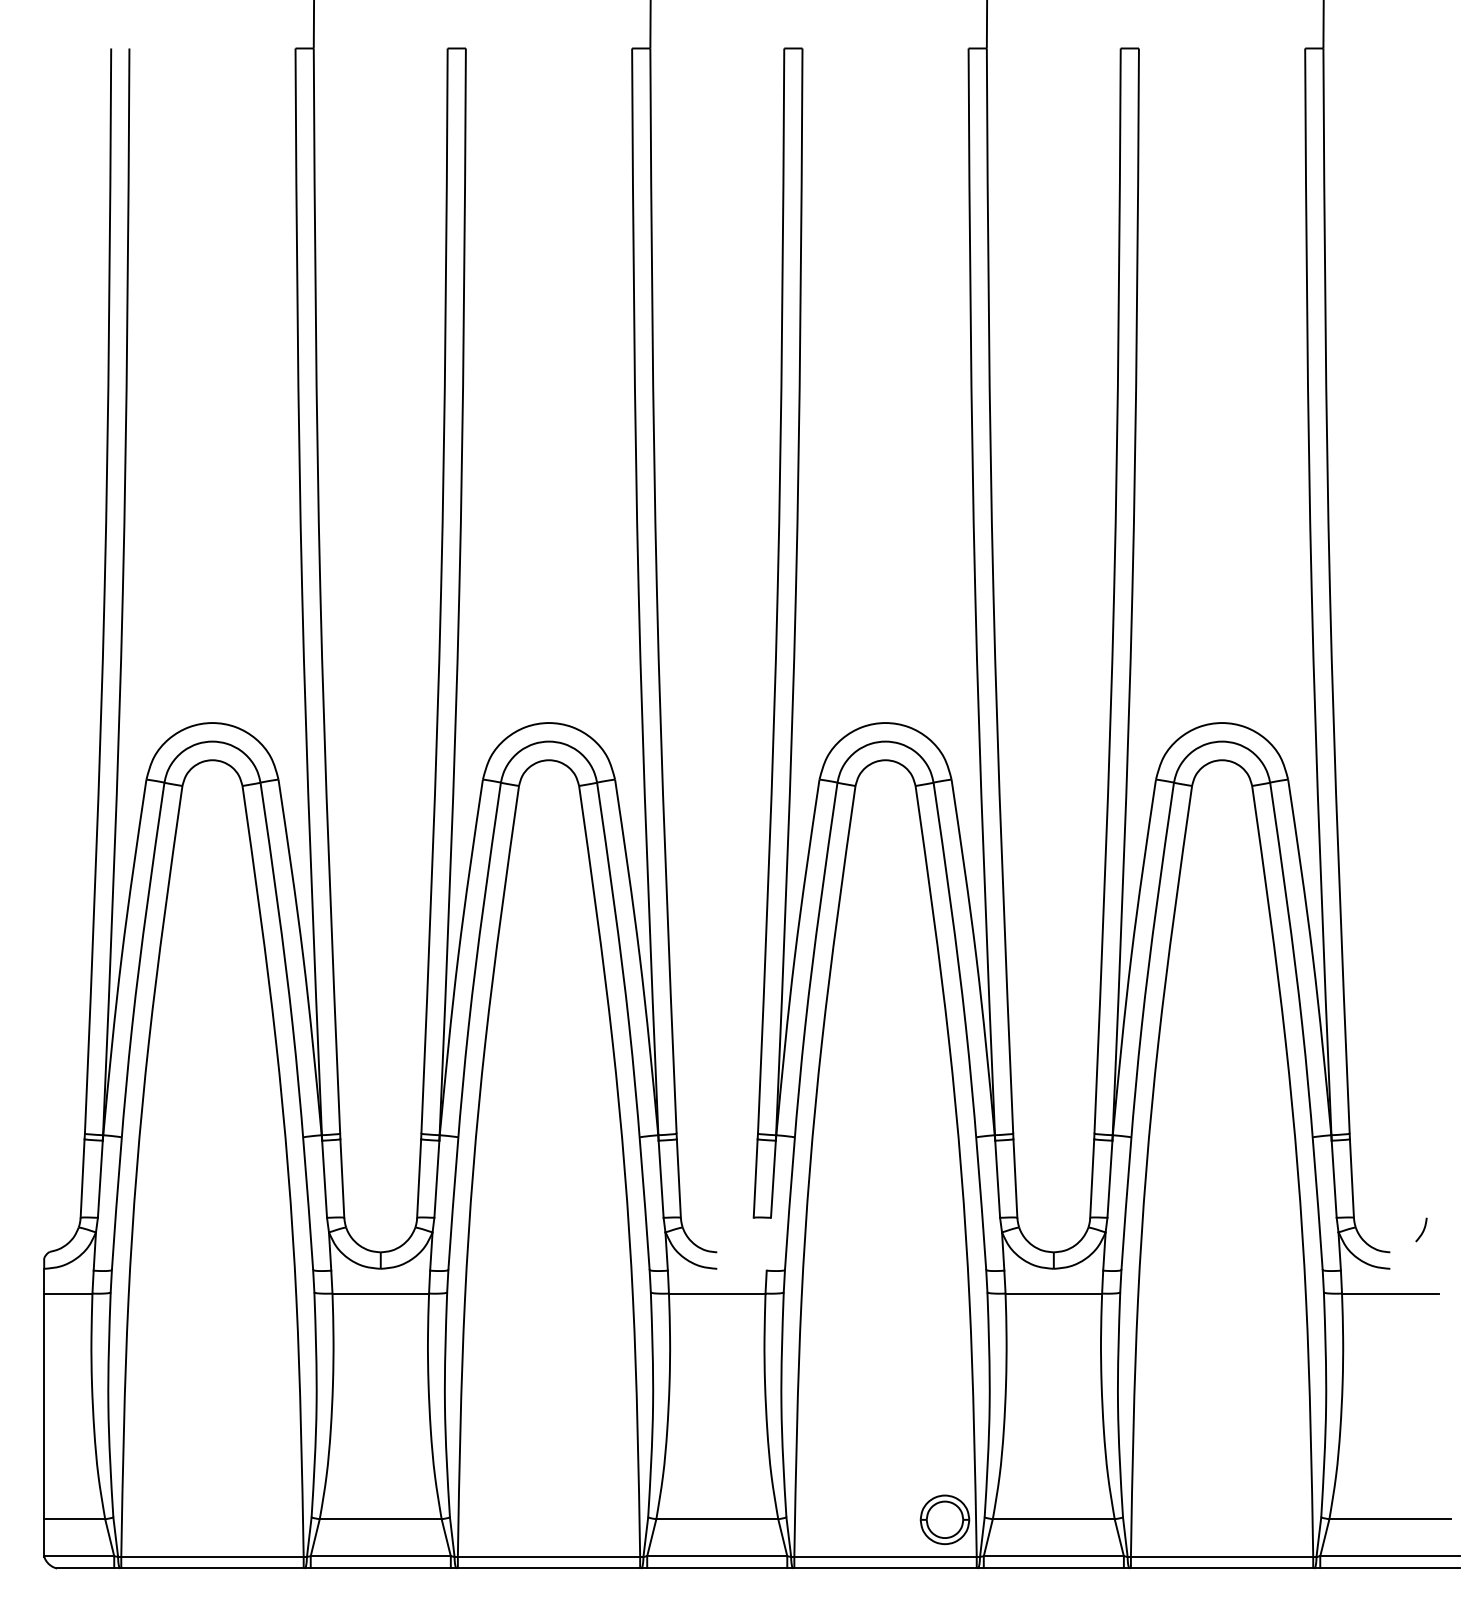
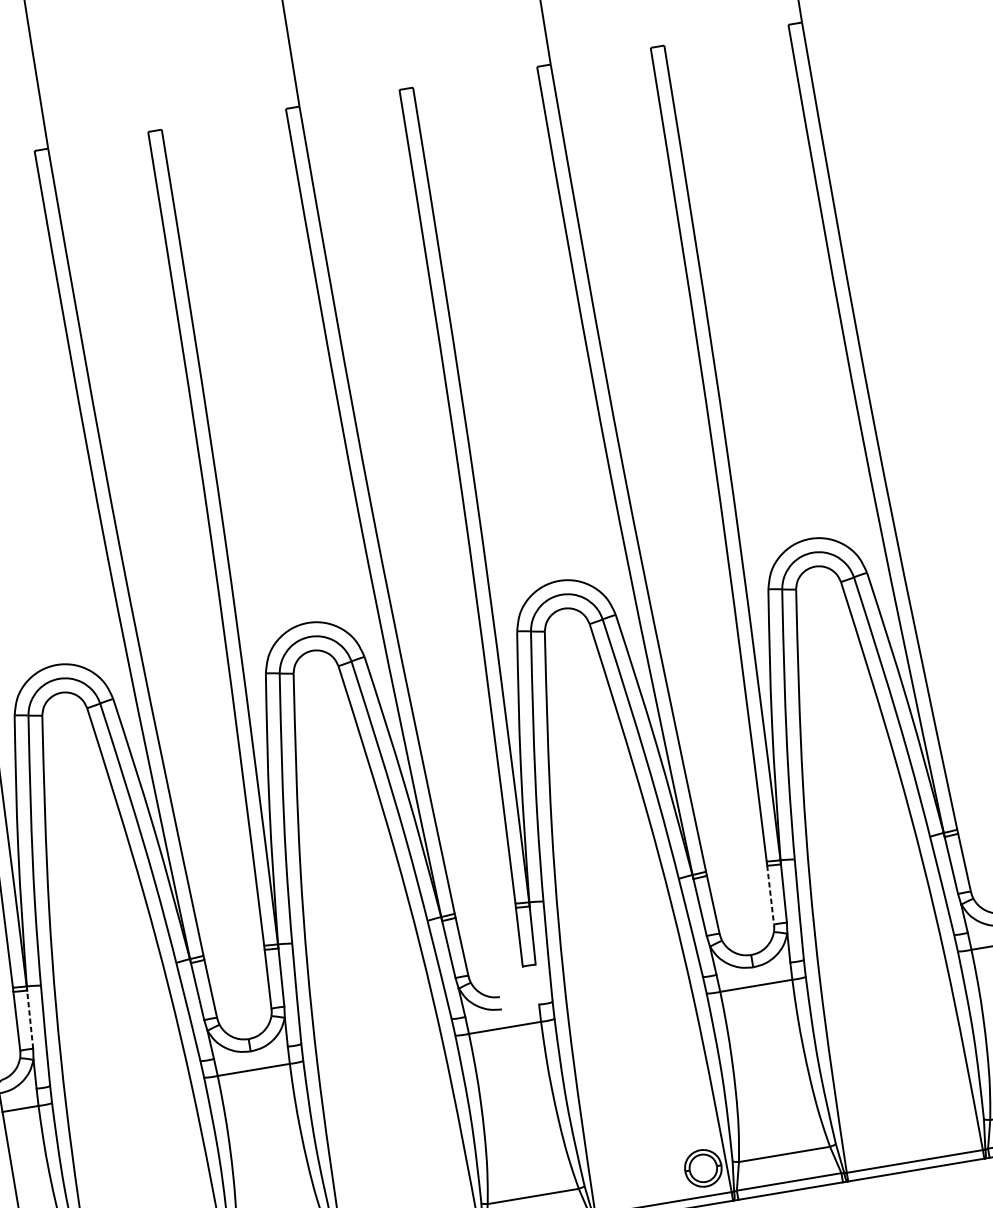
line: (100, 1179) -> (30, 1019), solid -> dashed
line: (1092, 1179) -> (770, 895), solid -> dashed

